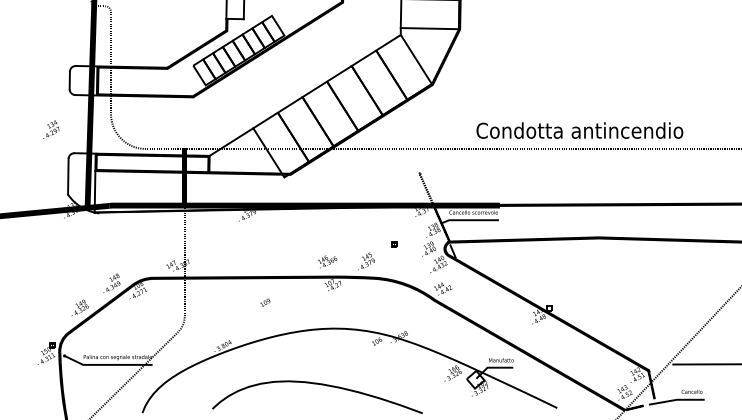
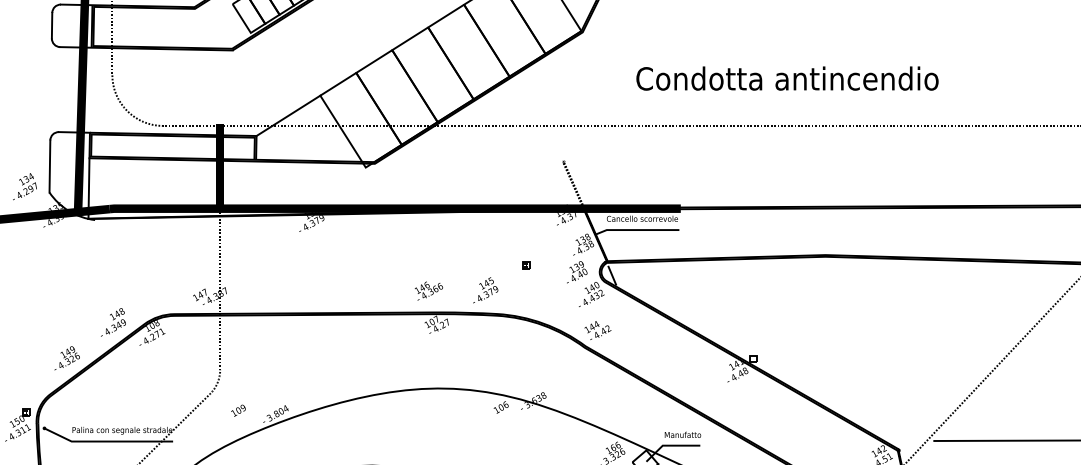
text: (51, 129) -> (25, 186), moved
text: (579, 130) -> (786, 78), moved
text: (265, 302) -> (238, 410), moved

